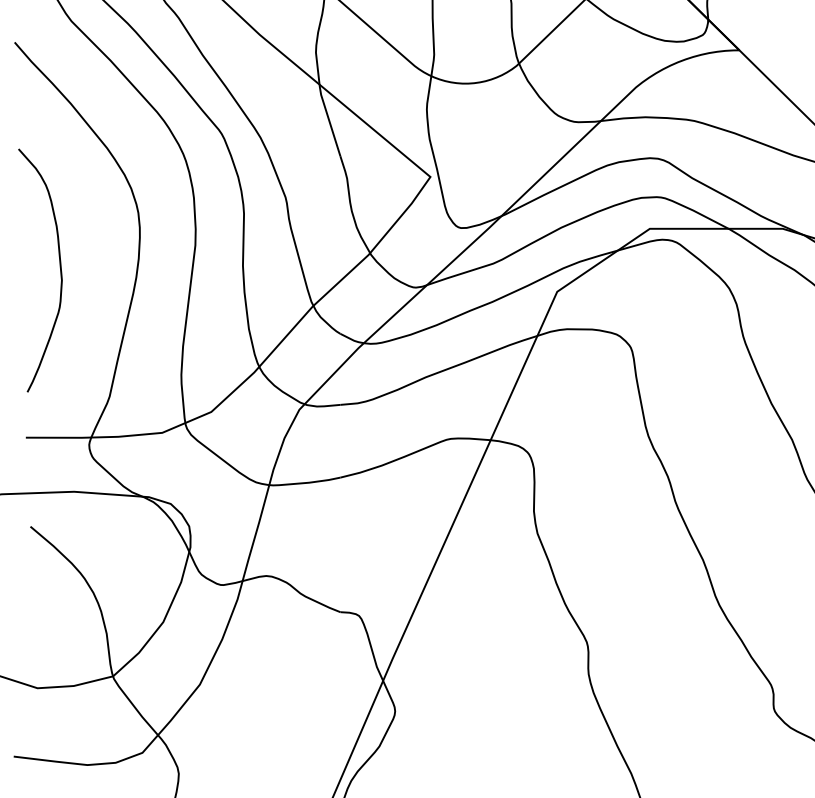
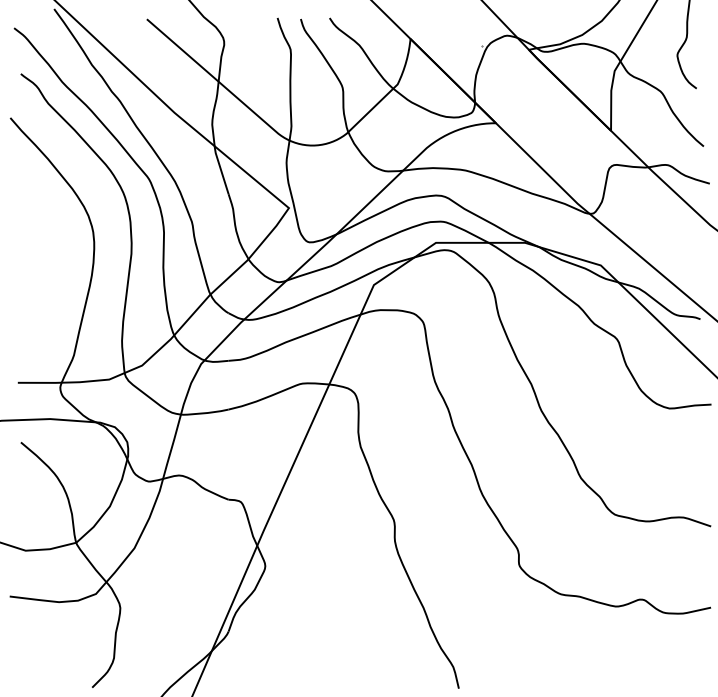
curve: (59, 270) -> (40, 270), removed

